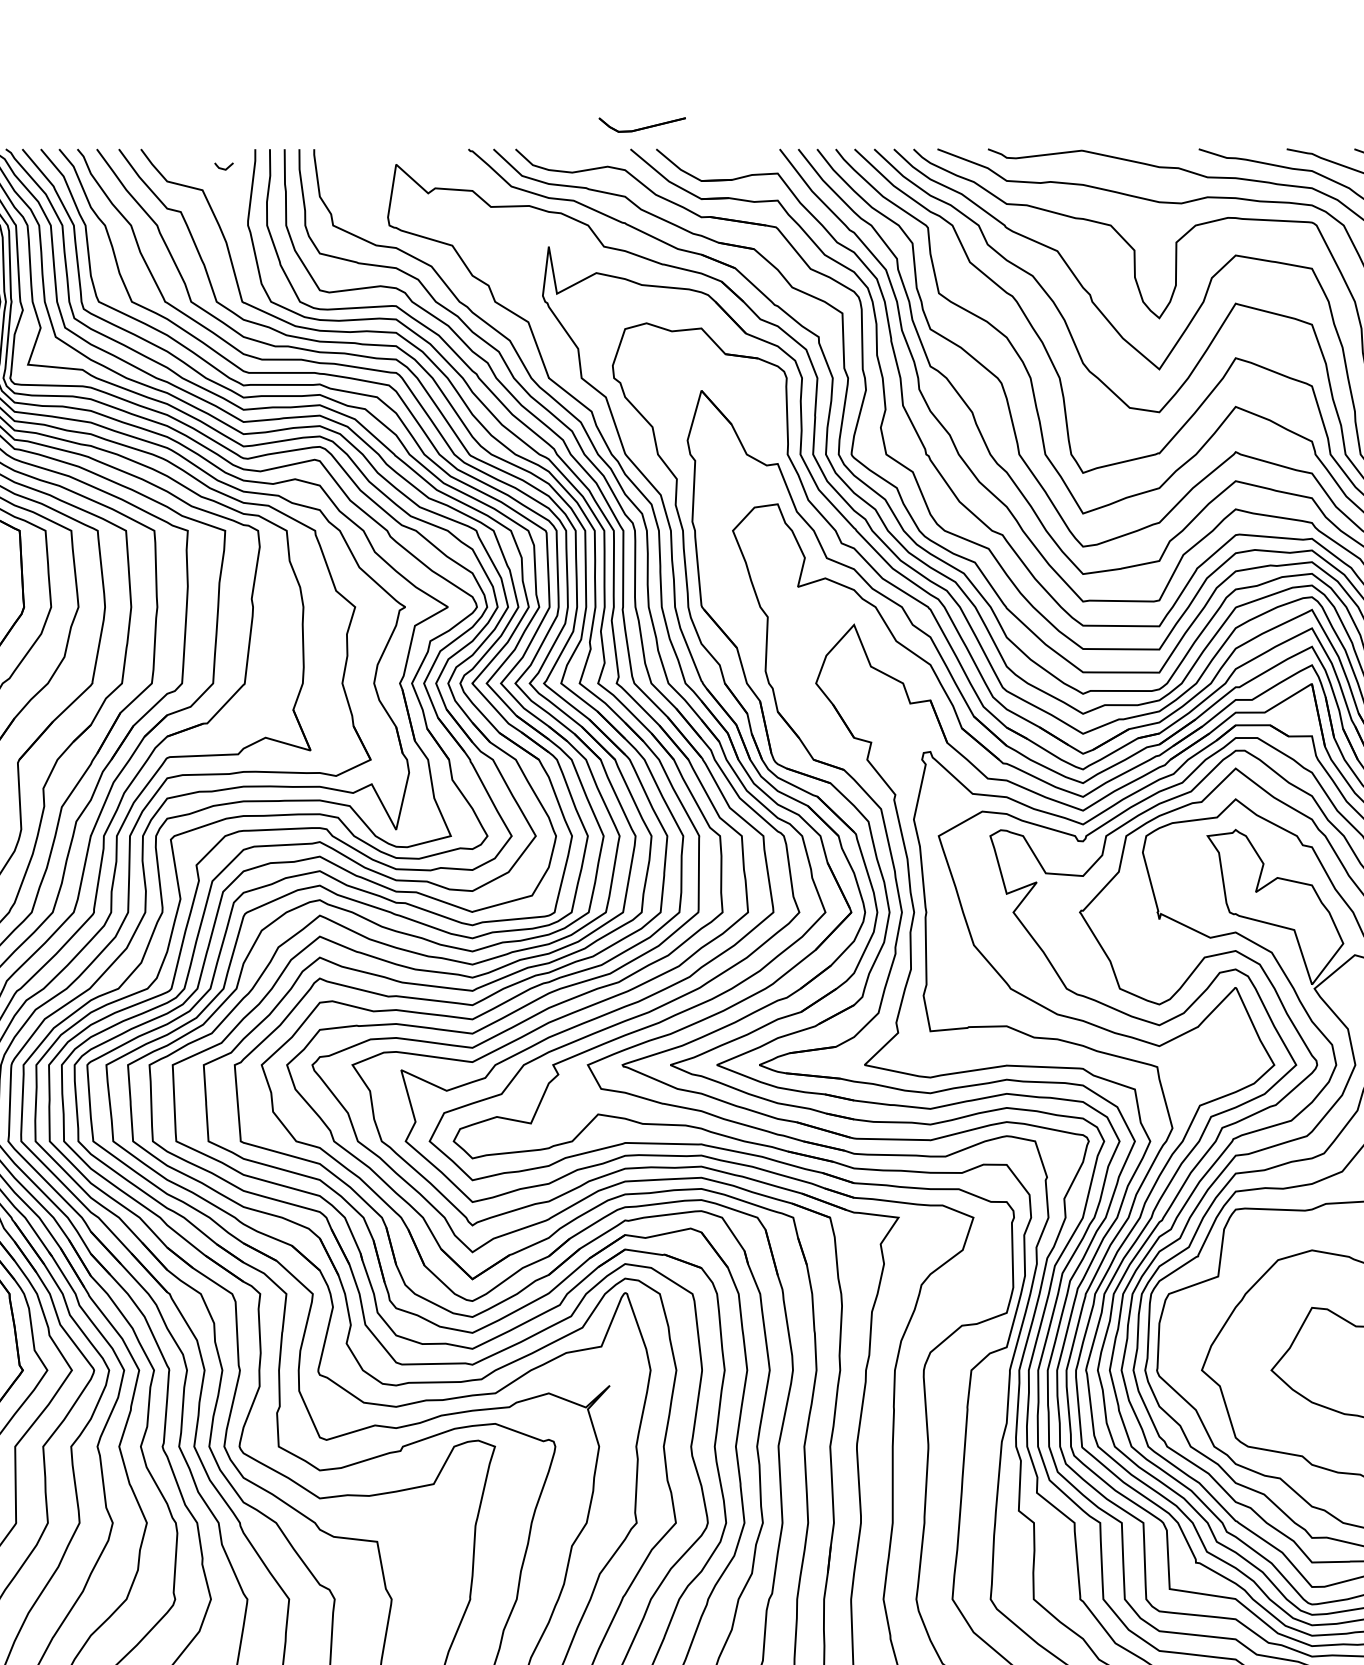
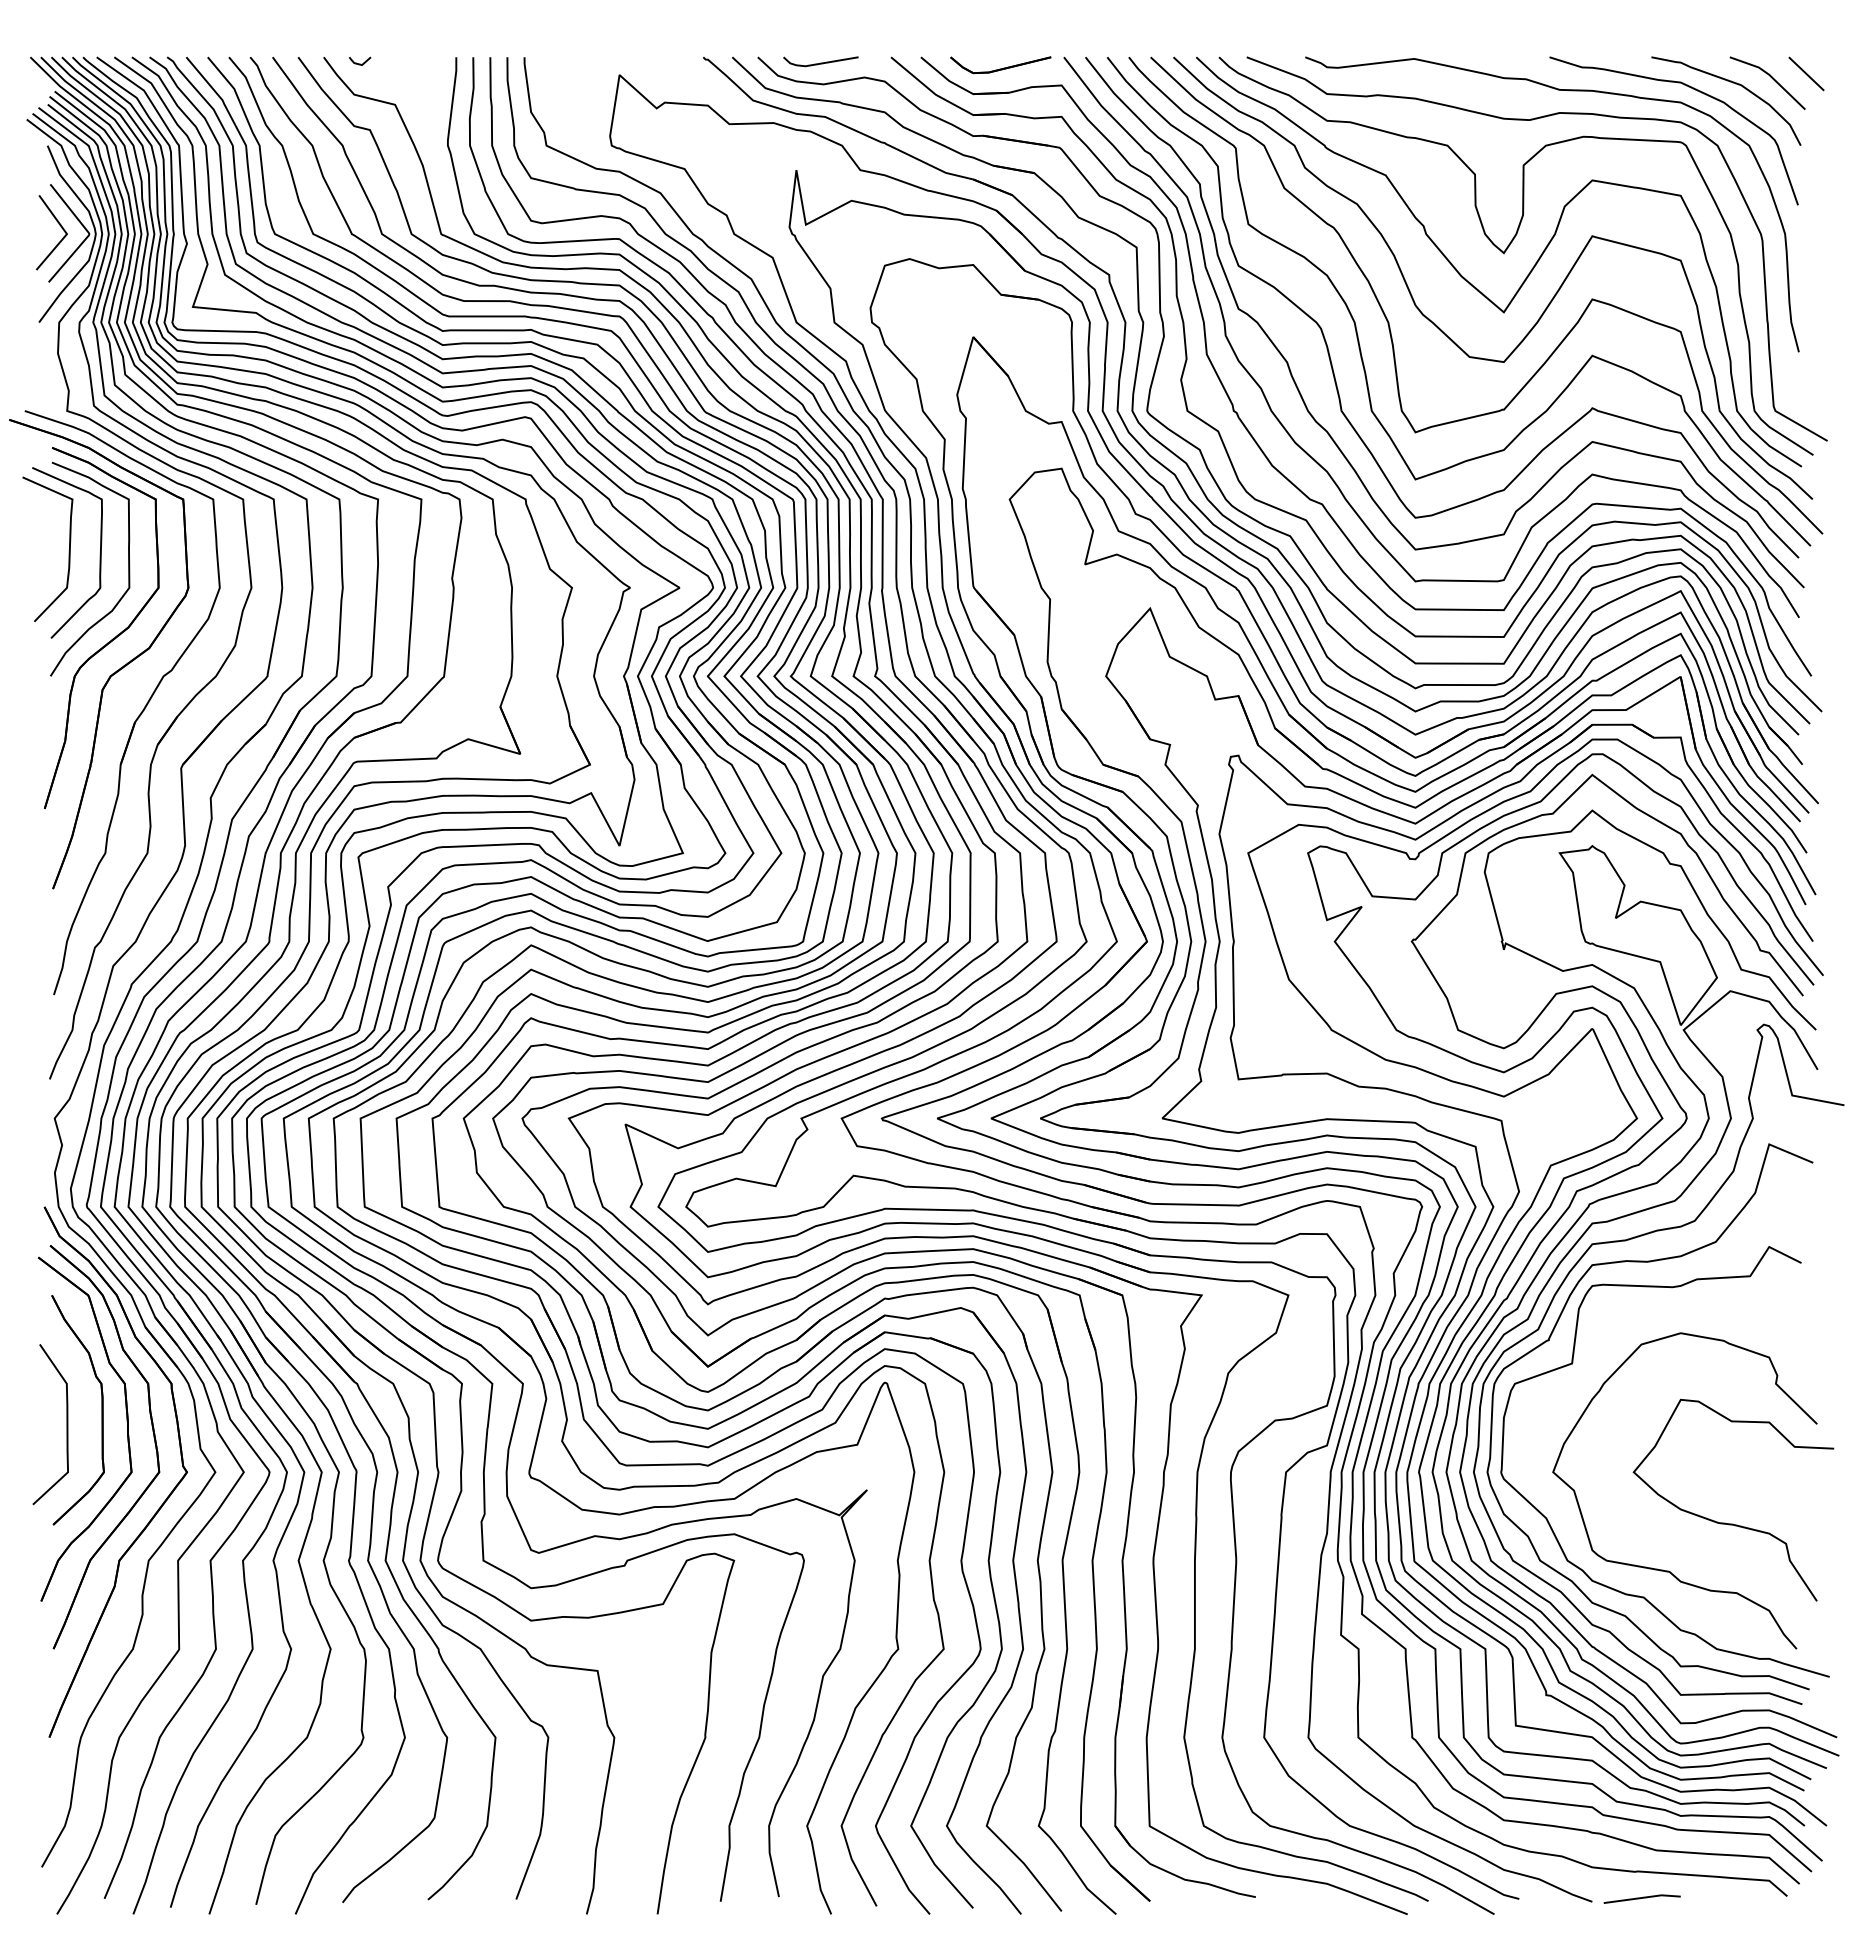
part: (642, 125) -> (1000, 65), moved
line: (569, 153) -> (820, 62), added
line: (224, 168) -> (360, 63), moved

